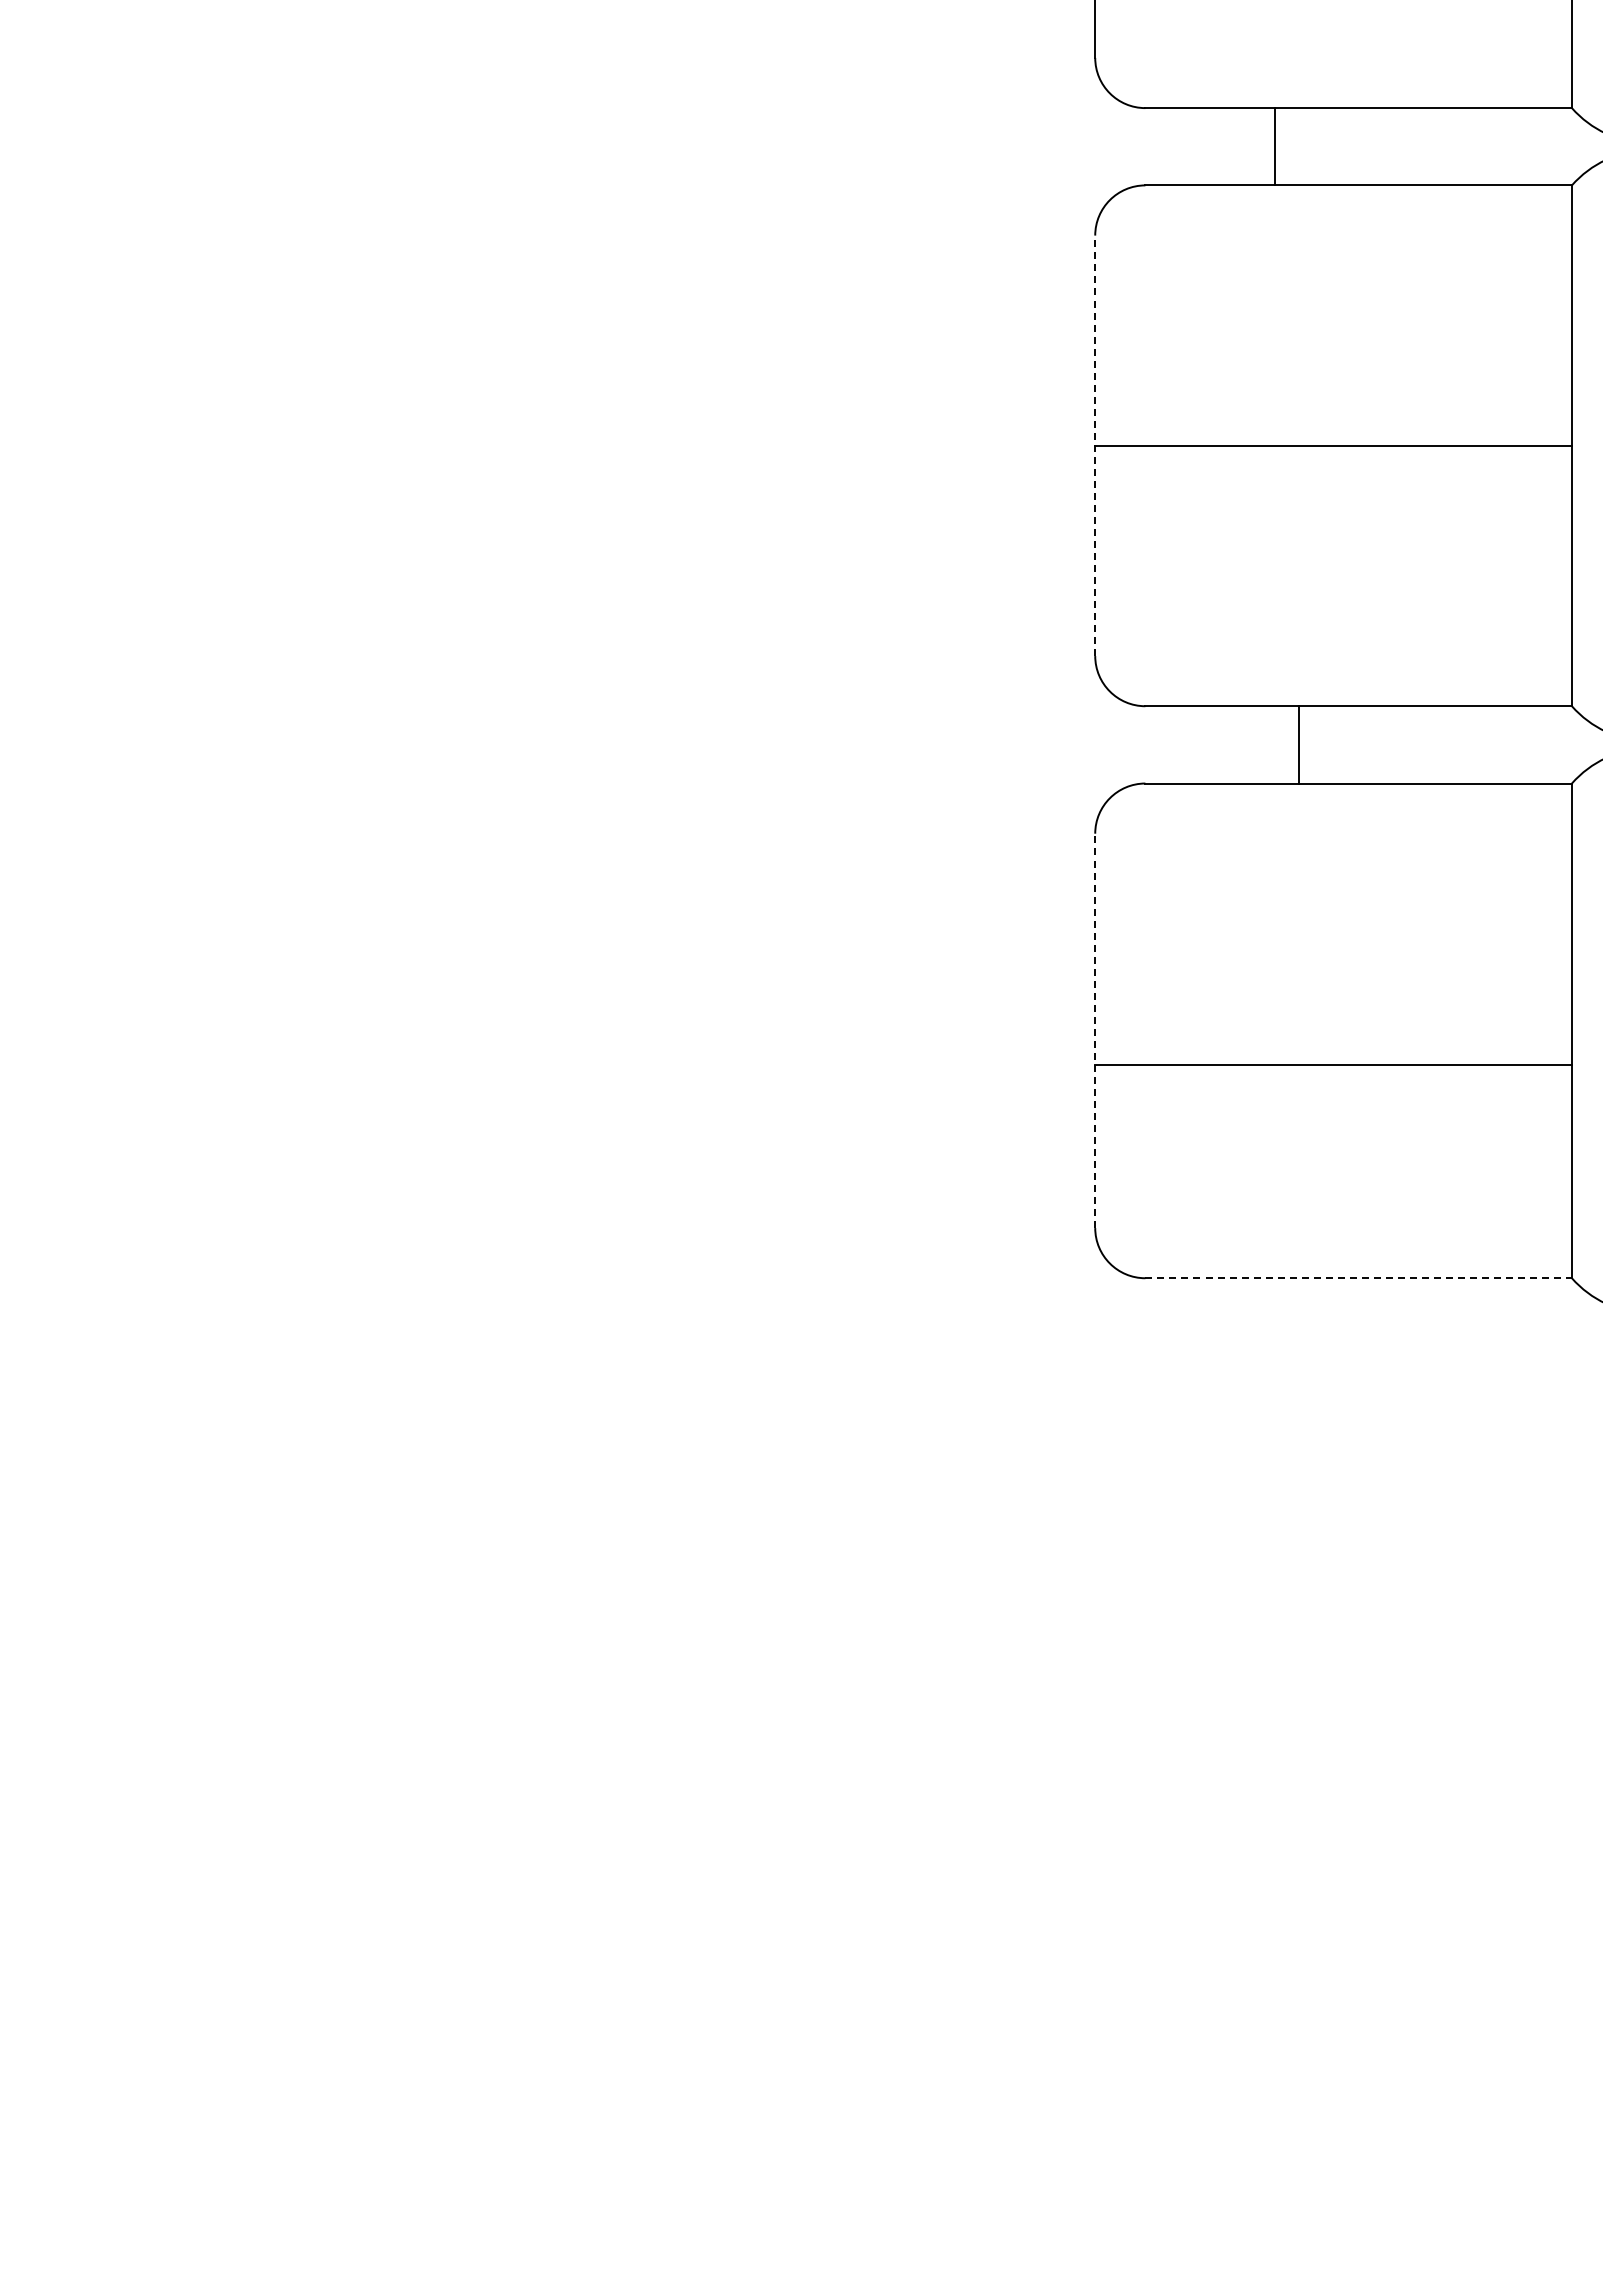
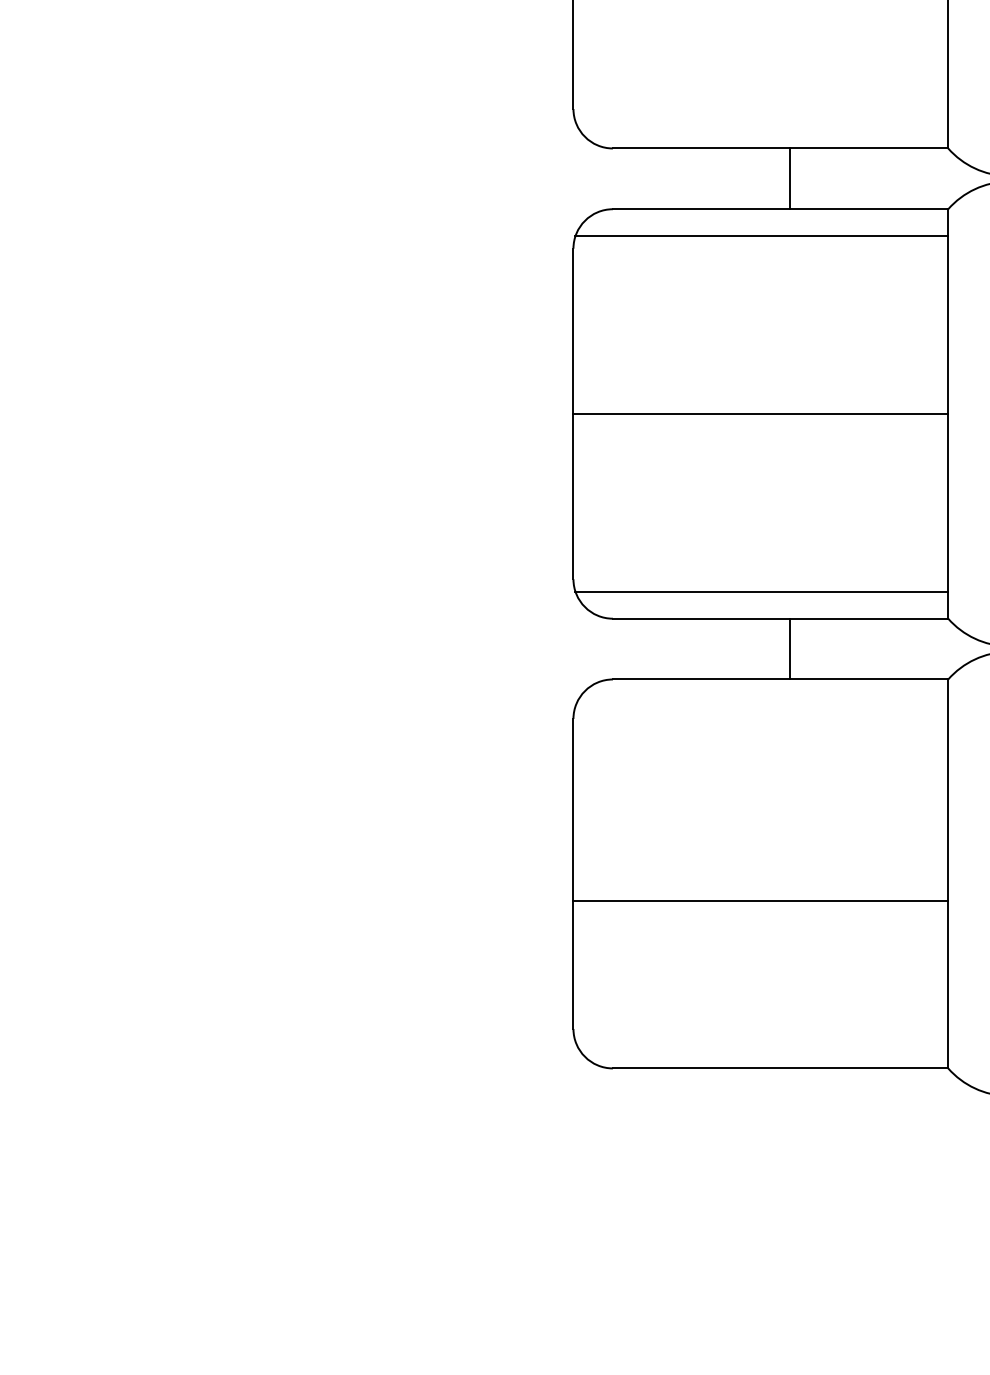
line: (1275, 146) -> (790, 178), moved
line: (1334, 219) -> (761, 236), added
line: (1095, 445) -> (573, 413), dashed -> solid
line: (1334, 671) -> (761, 591), added
line: (1299, 744) -> (790, 648), moved
line: (1095, 1030) -> (573, 873), dashed -> solid
line: (1359, 1278) -> (781, 1068), dashed -> solid

